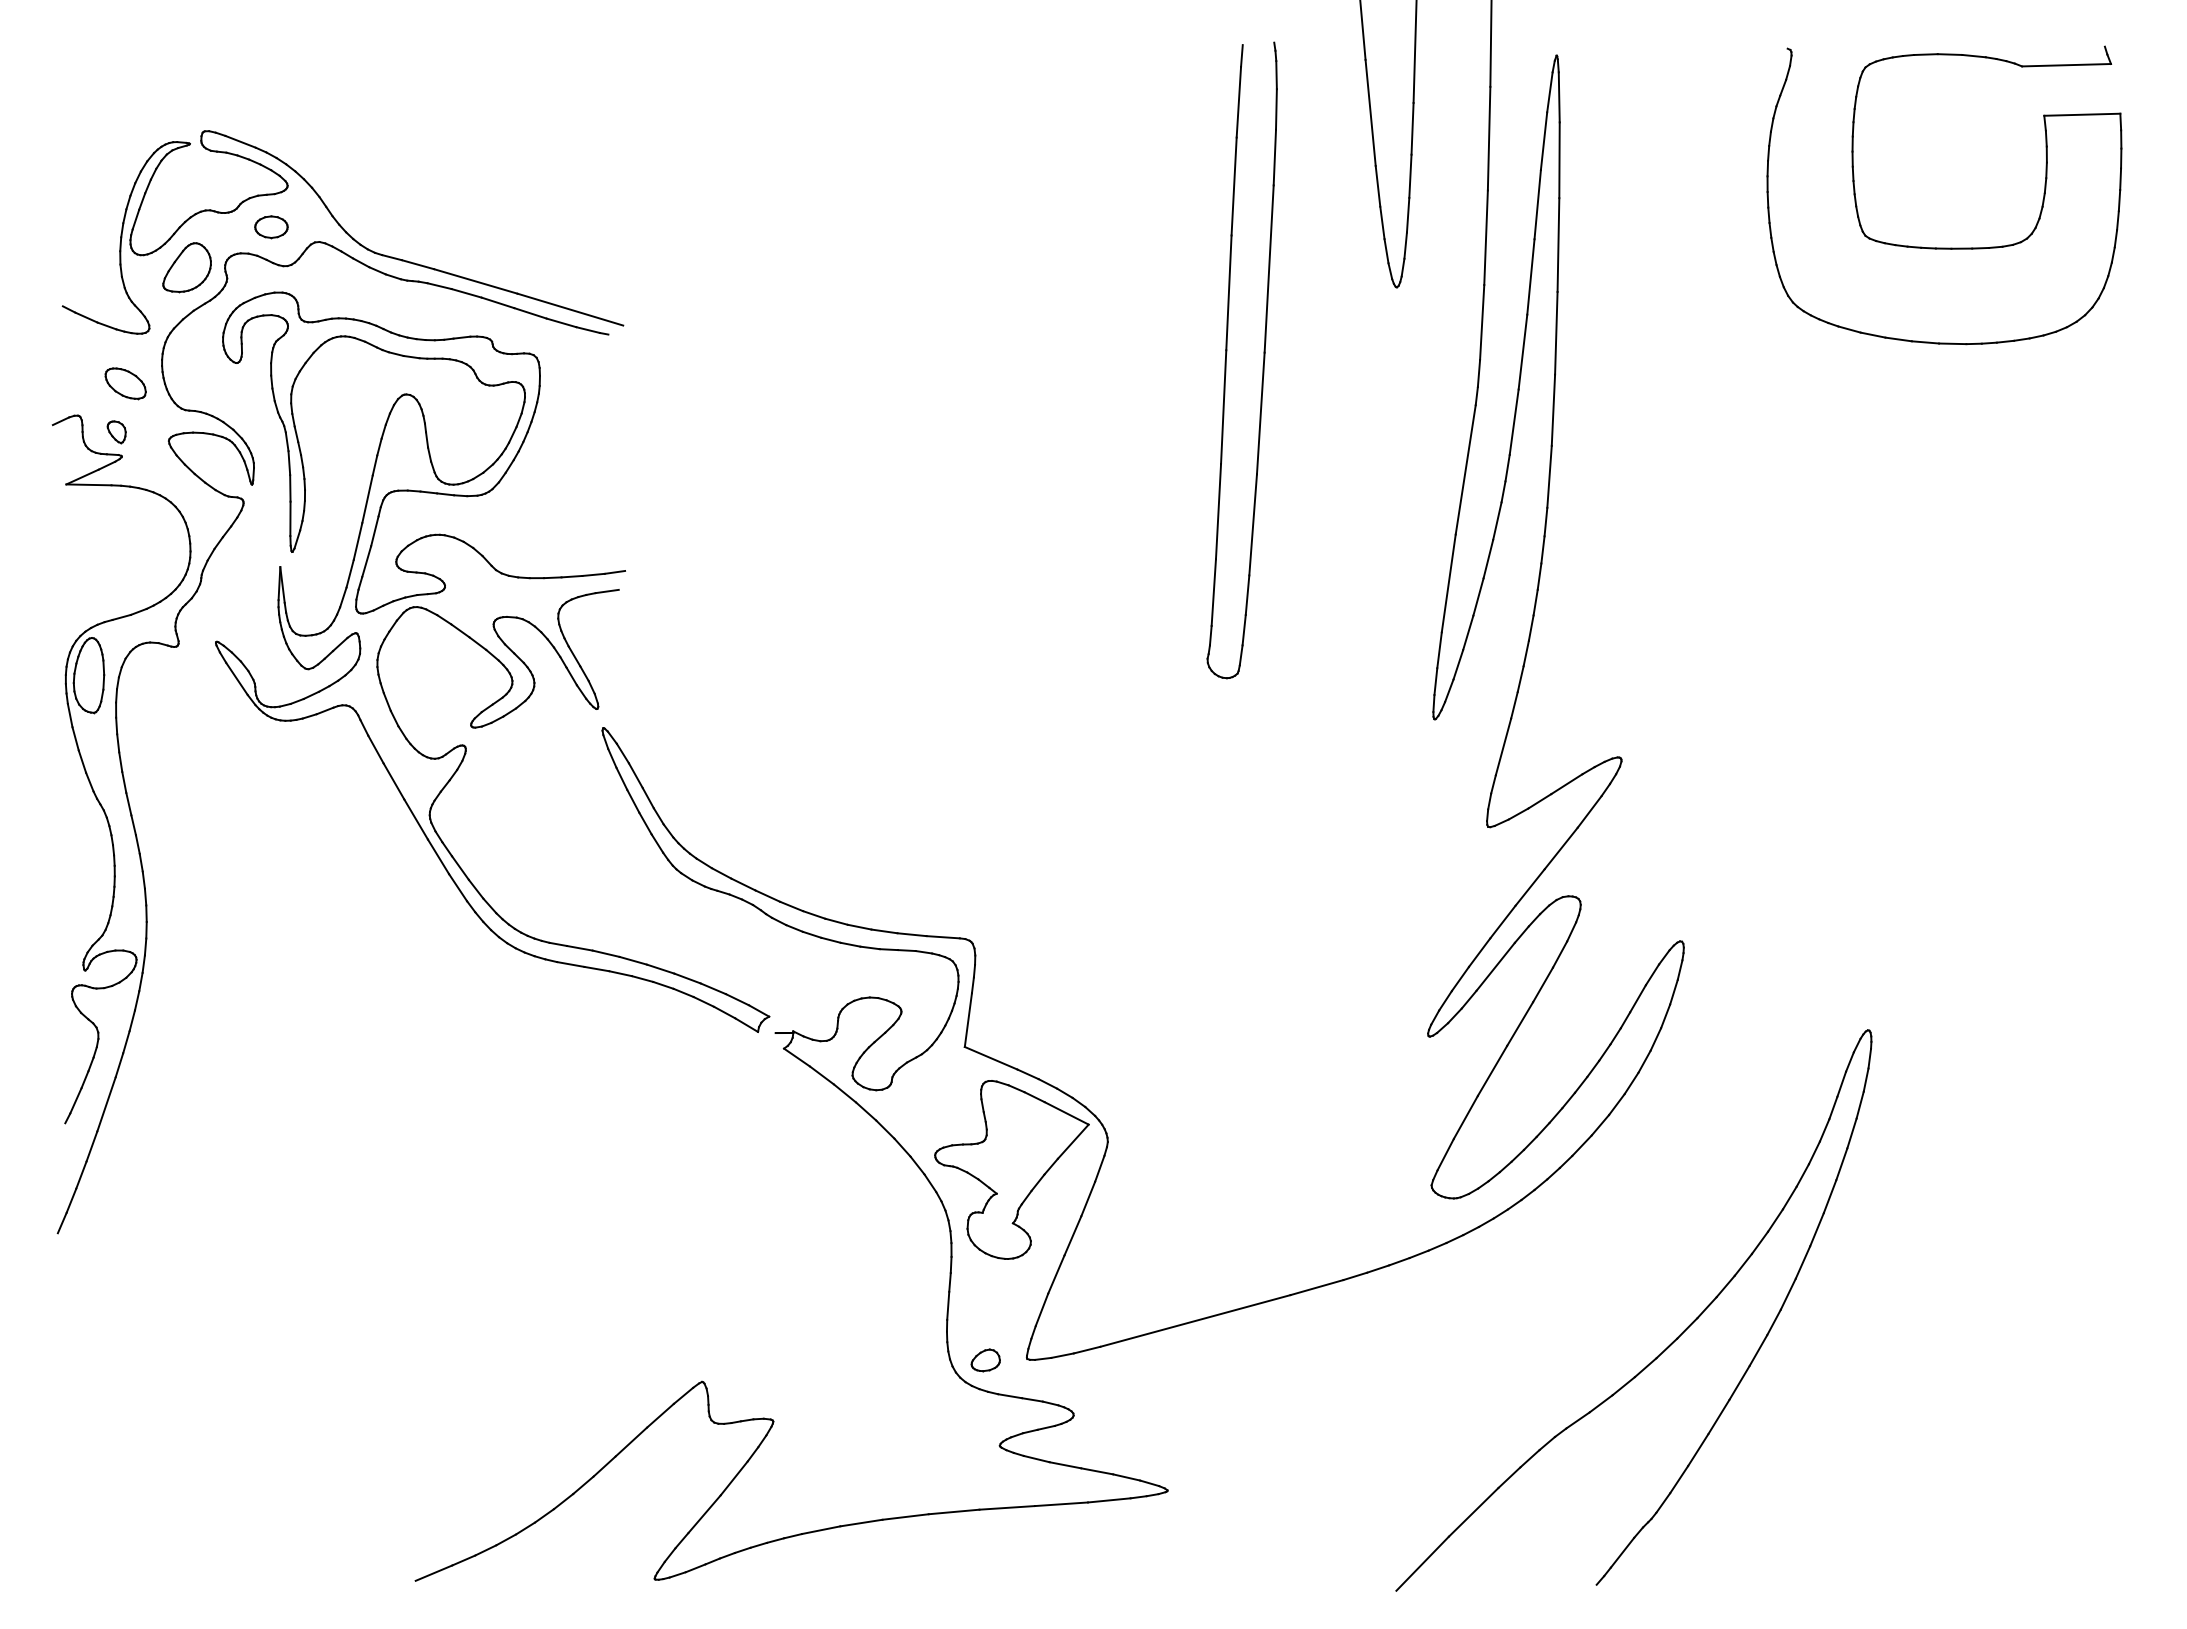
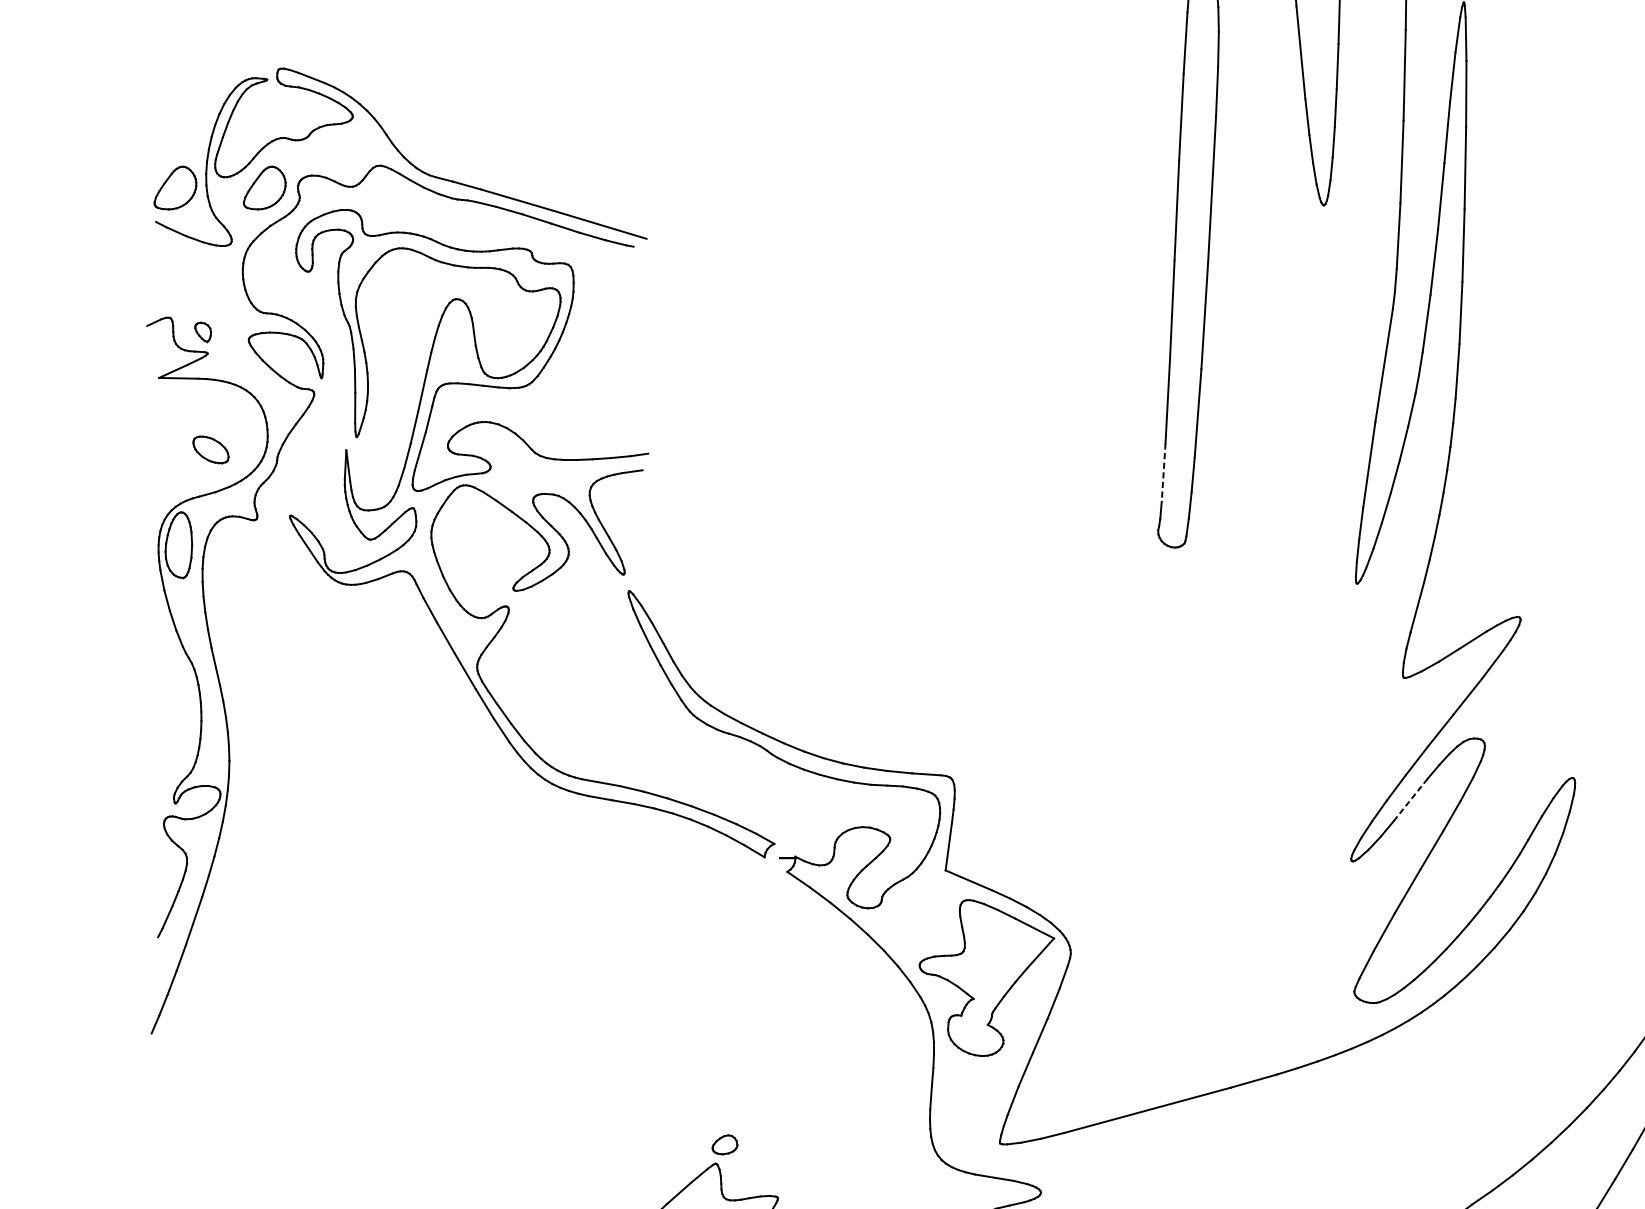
part: (271, 227) -> (338, 152), removed
part: (84, 267) -> (174, 188), added
part: (125, 383) -> (210, 449), moved
line: (1213, 593) -> (1163, 473), solid -> dashed
line: (1495, 966) -> (1410, 799), solid -> dashed
part: (985, 1360) -> (724, 1144), moved

